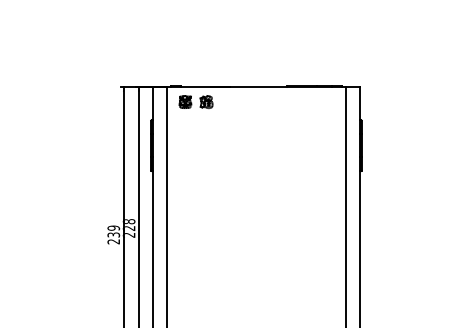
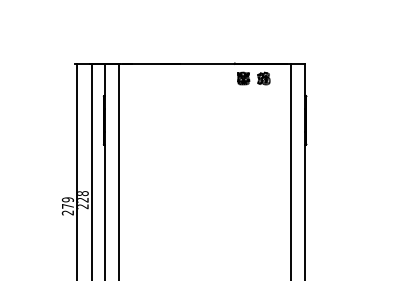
part: (195, 101) -> (253, 78), moved
text: (113, 234) -> (67, 205), 239 -> 279

